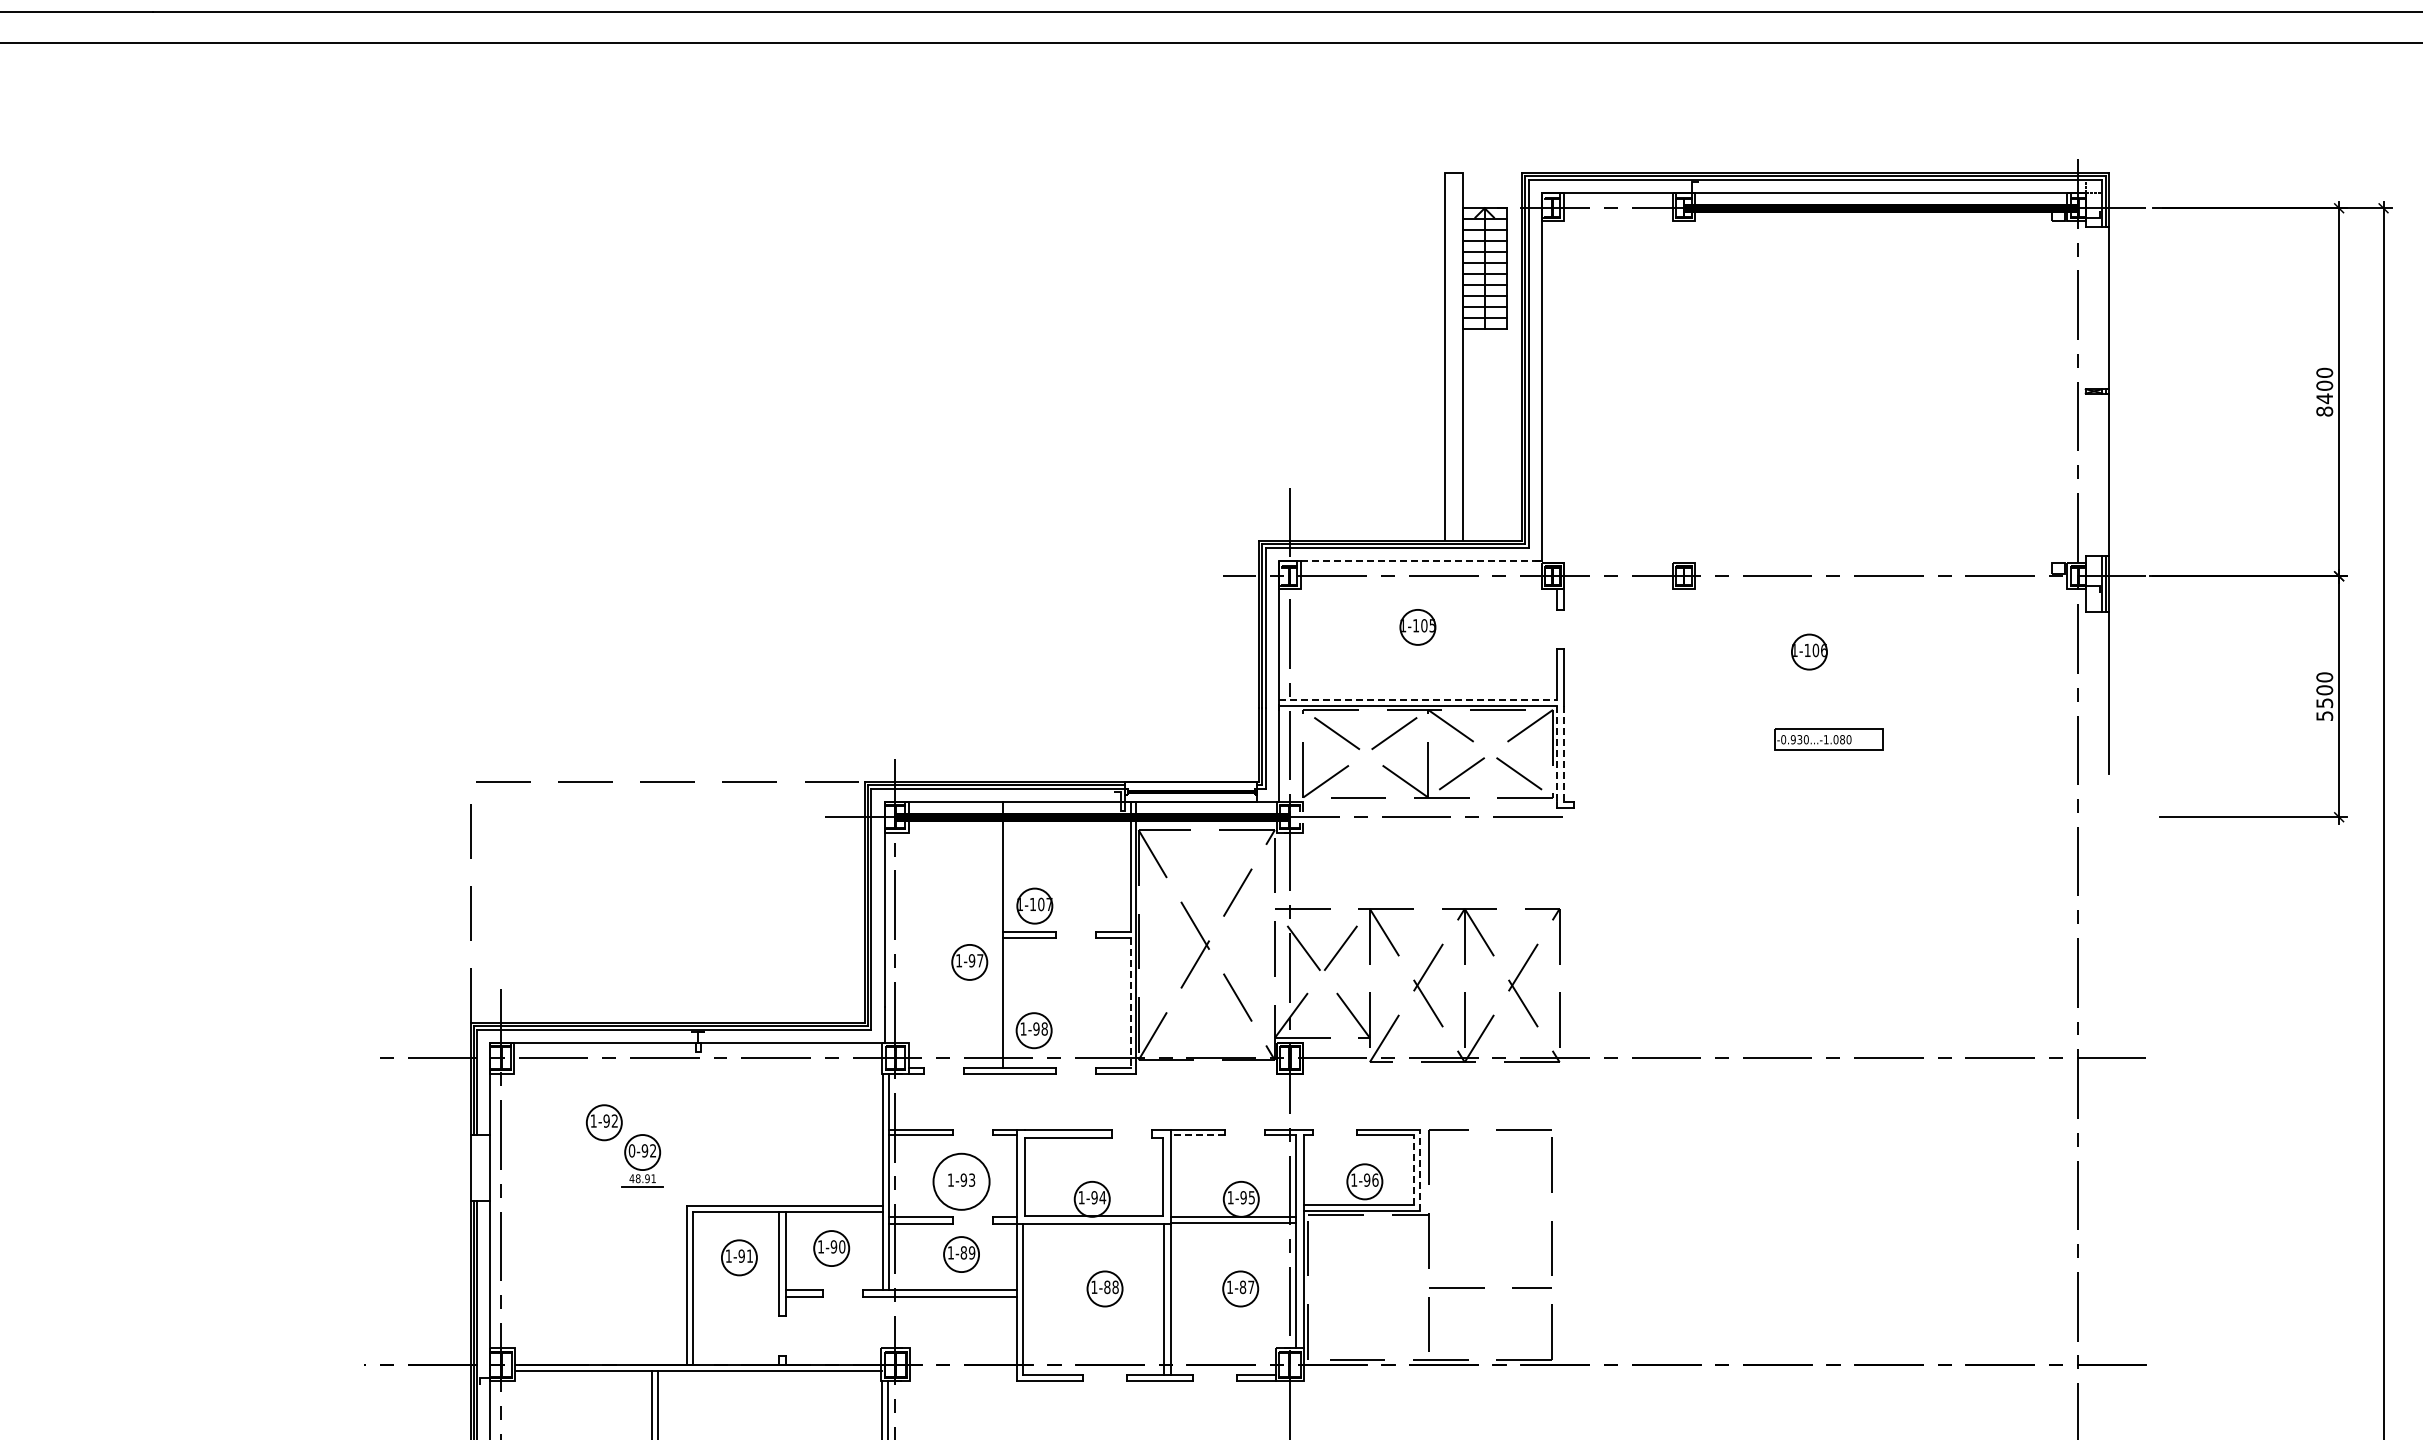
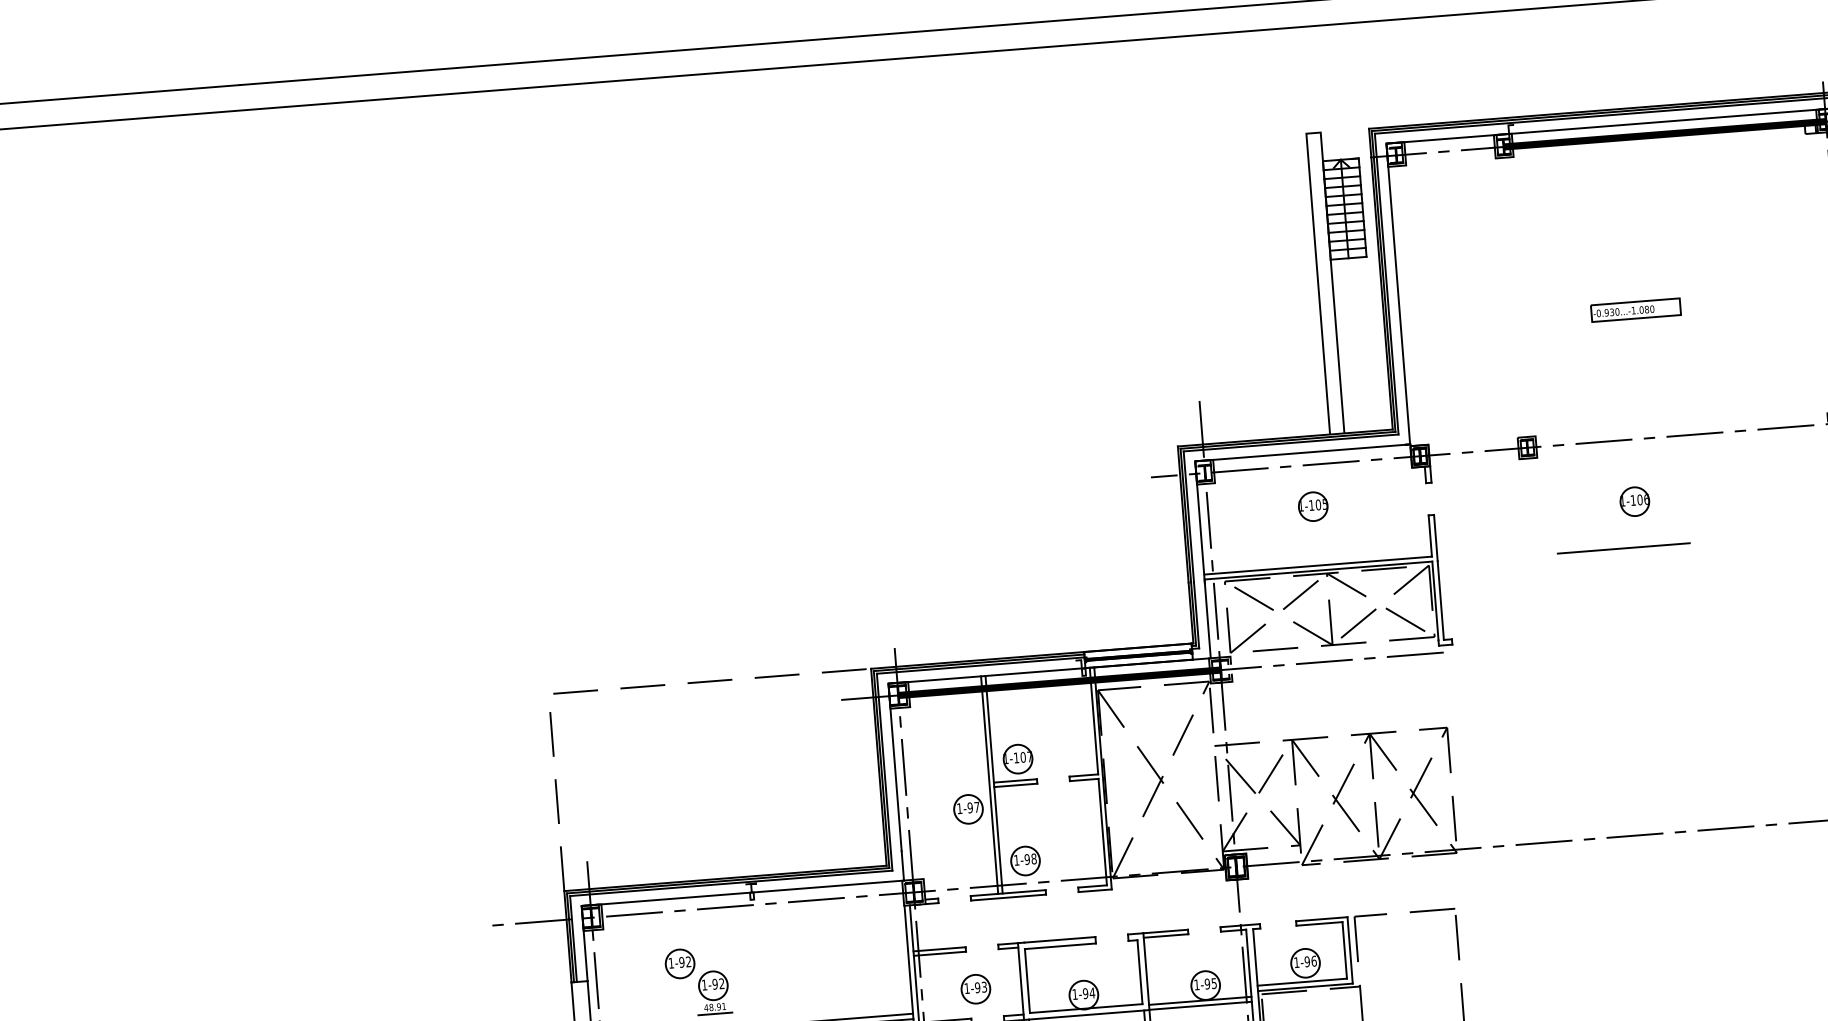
line: (1410, 560) -> (1302, 452), dashed -> solid
line: (1418, 699) -> (1318, 565), dashed -> solid
line: (1791, 707) -> (1623, 548), added
part: (1828, 739) -> (1635, 310), moved
line: (1557, 754) -> (1435, 601), dashed -> solid
line: (1564, 754) -> (1441, 601), dashed -> solid
line: (997, 934) -> (989, 784), added
line: (1130, 1003) -> (1102, 832), dashed -> solid
line: (1197, 1135) -> (1165, 936), dashed -> solid
text: (631, 1150) -> (704, 984), 0-92 -> 1-92
line: (1413, 1169) -> (1344, 950), dashed -> solid
line: (1420, 1170) -> (1350, 950), dashed -> solid
circle: (961, 1181) -> (975, 988), size x0.62

